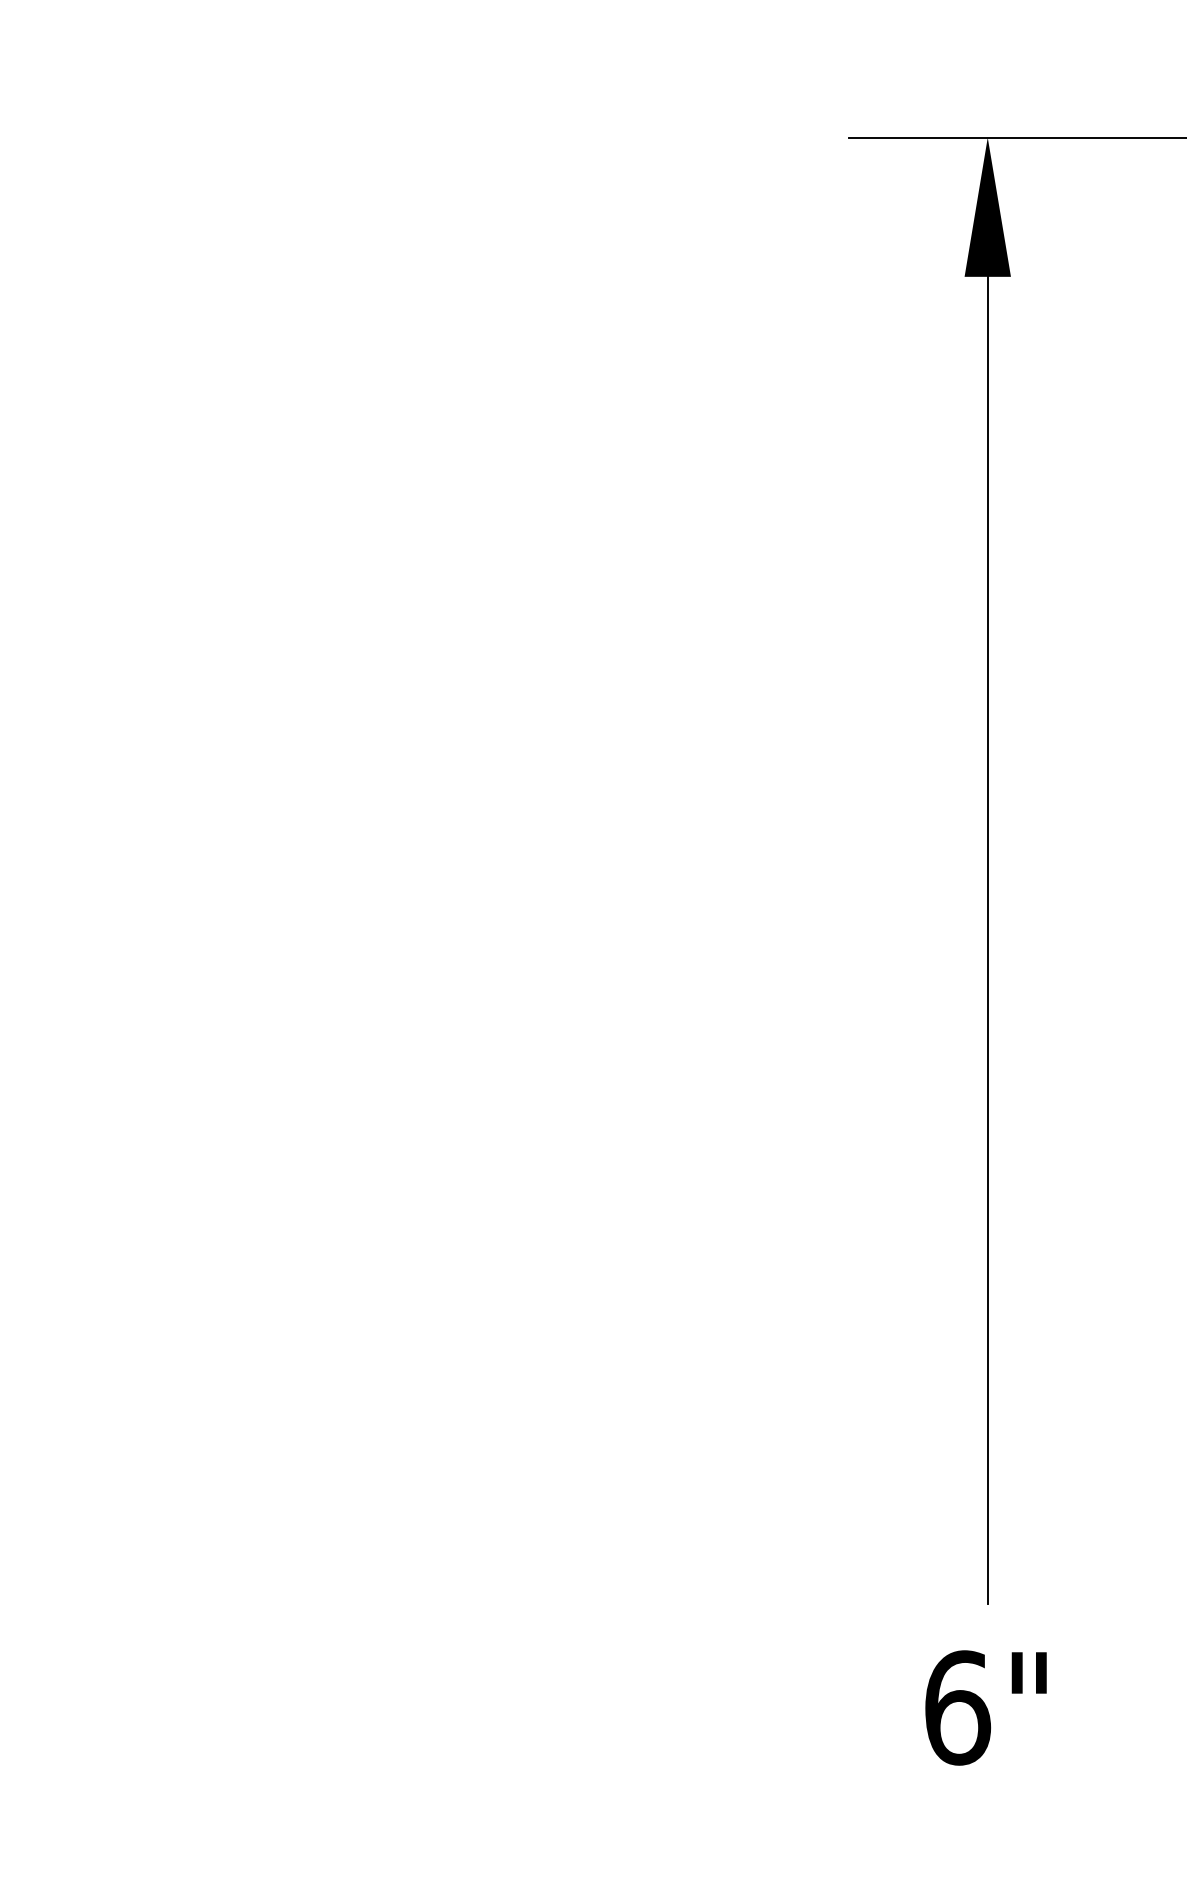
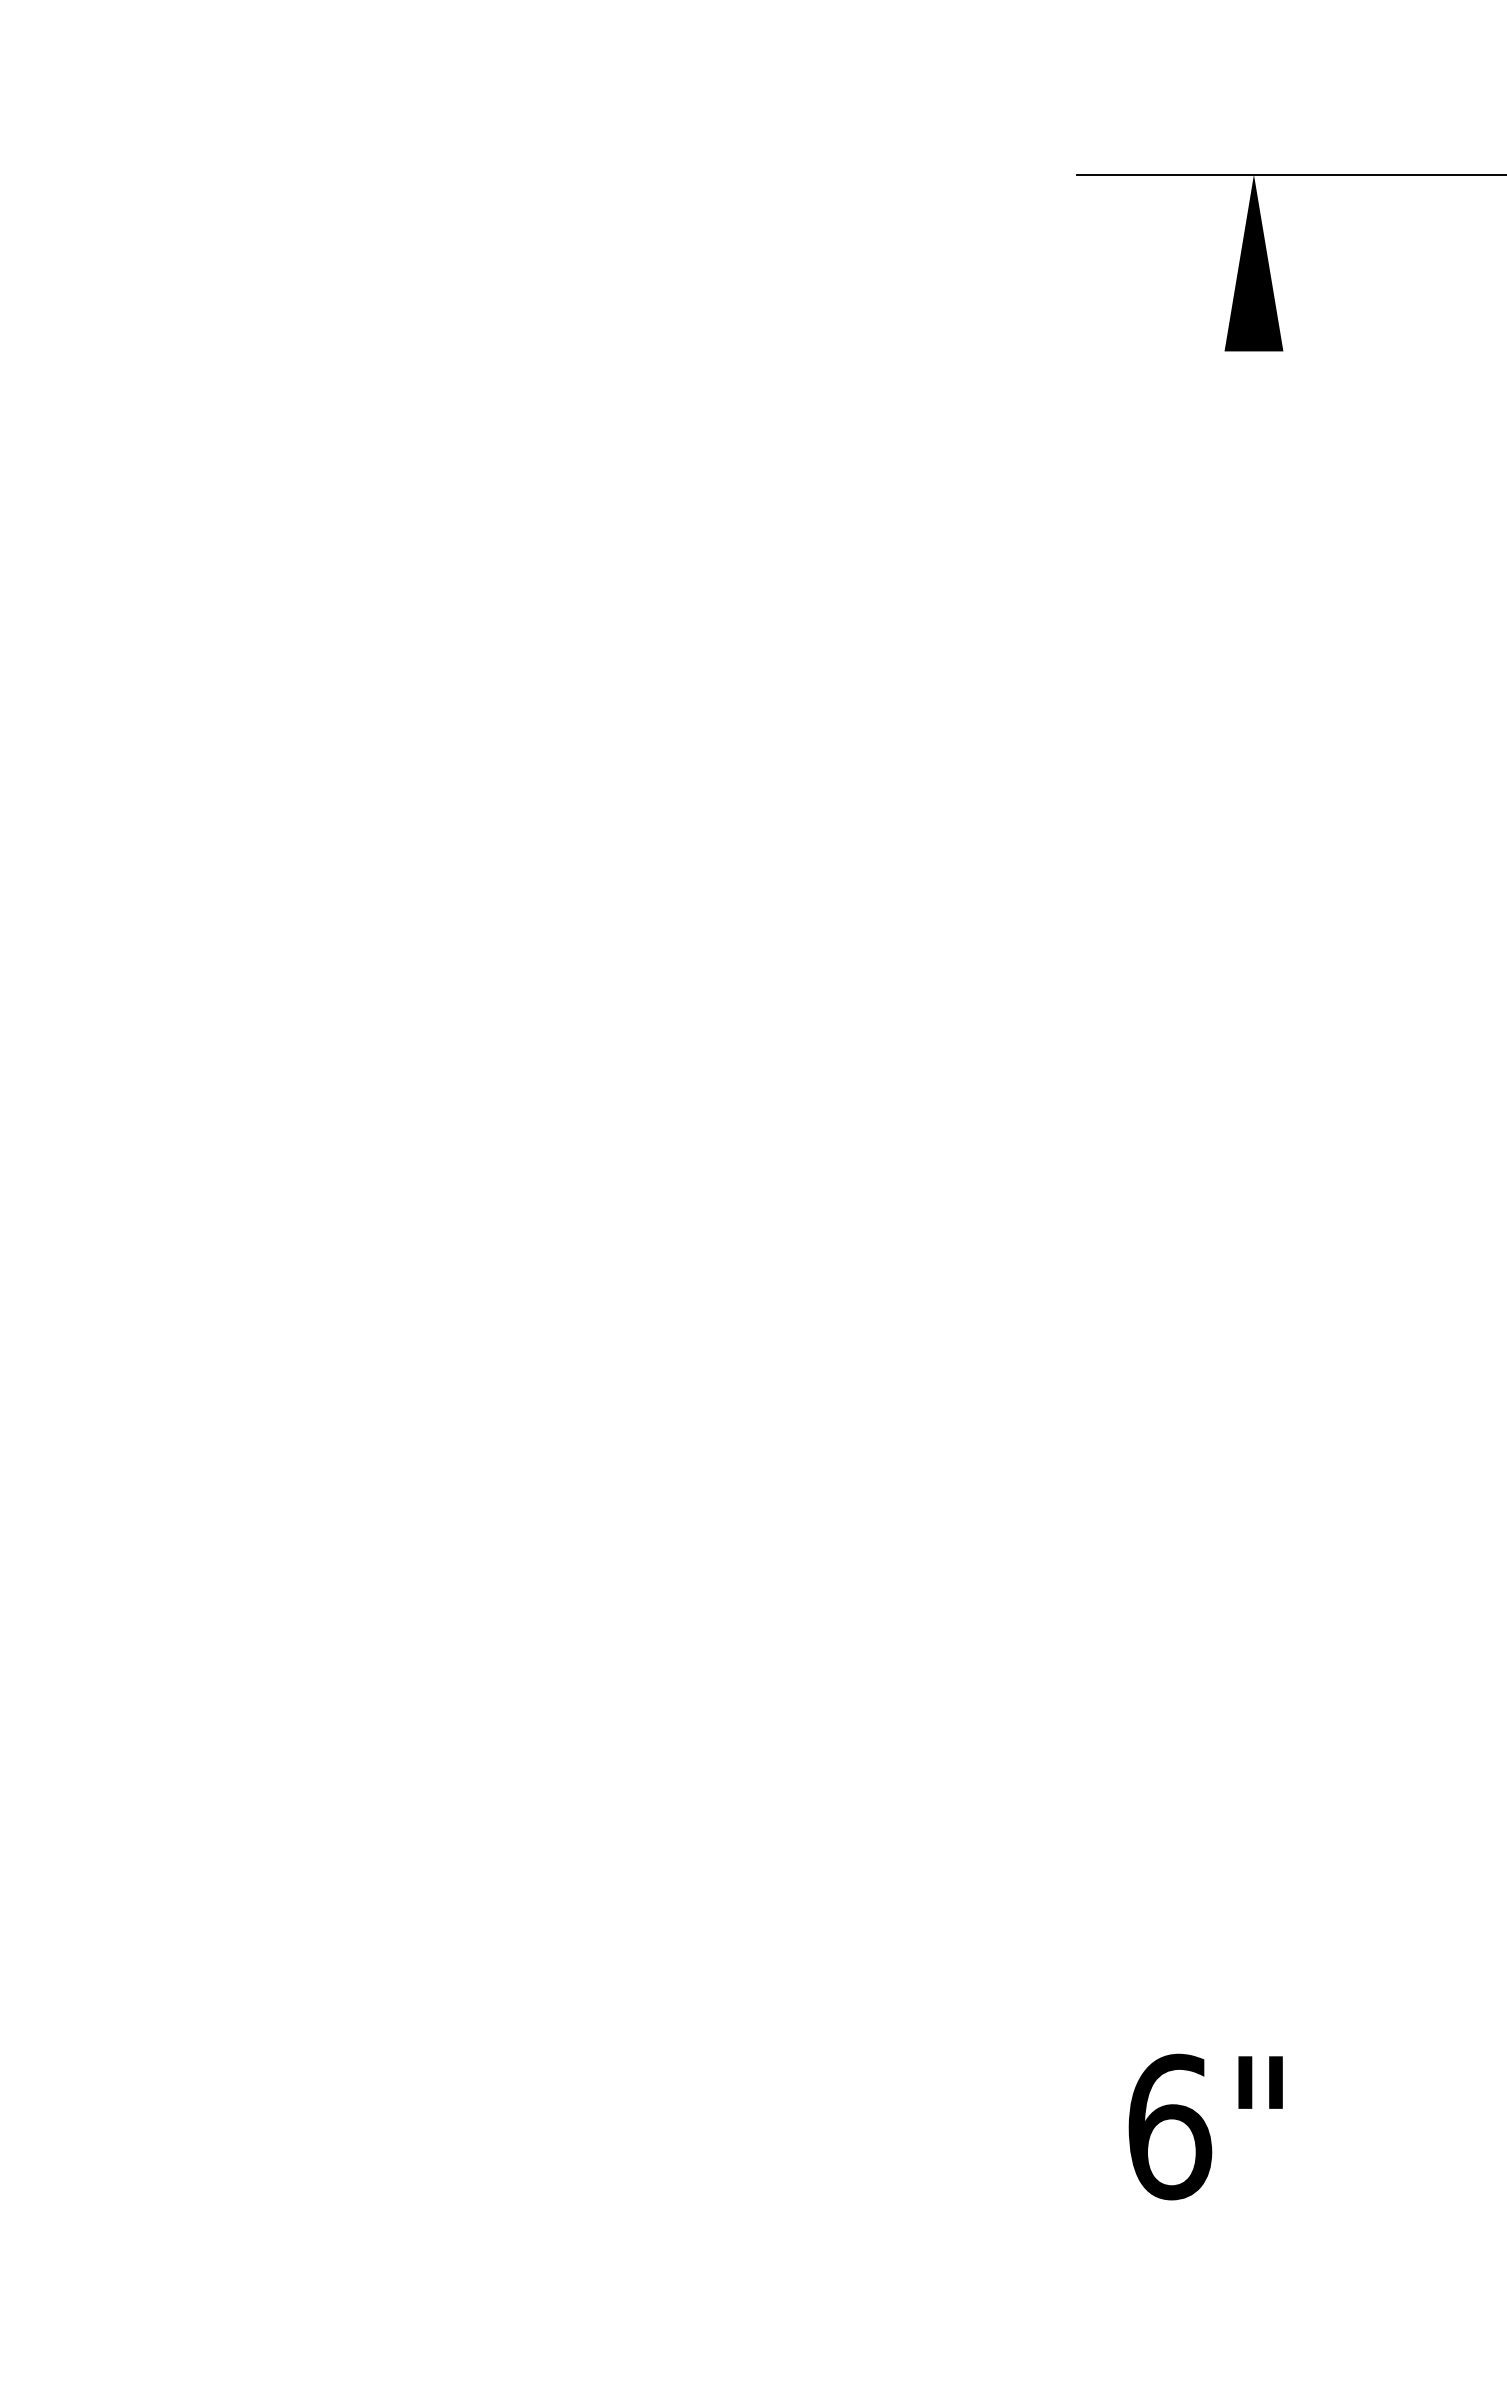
line: (987, 940) -> (1253, 1193), removed
text: (985, 1707) -> (1205, 2126), moved

